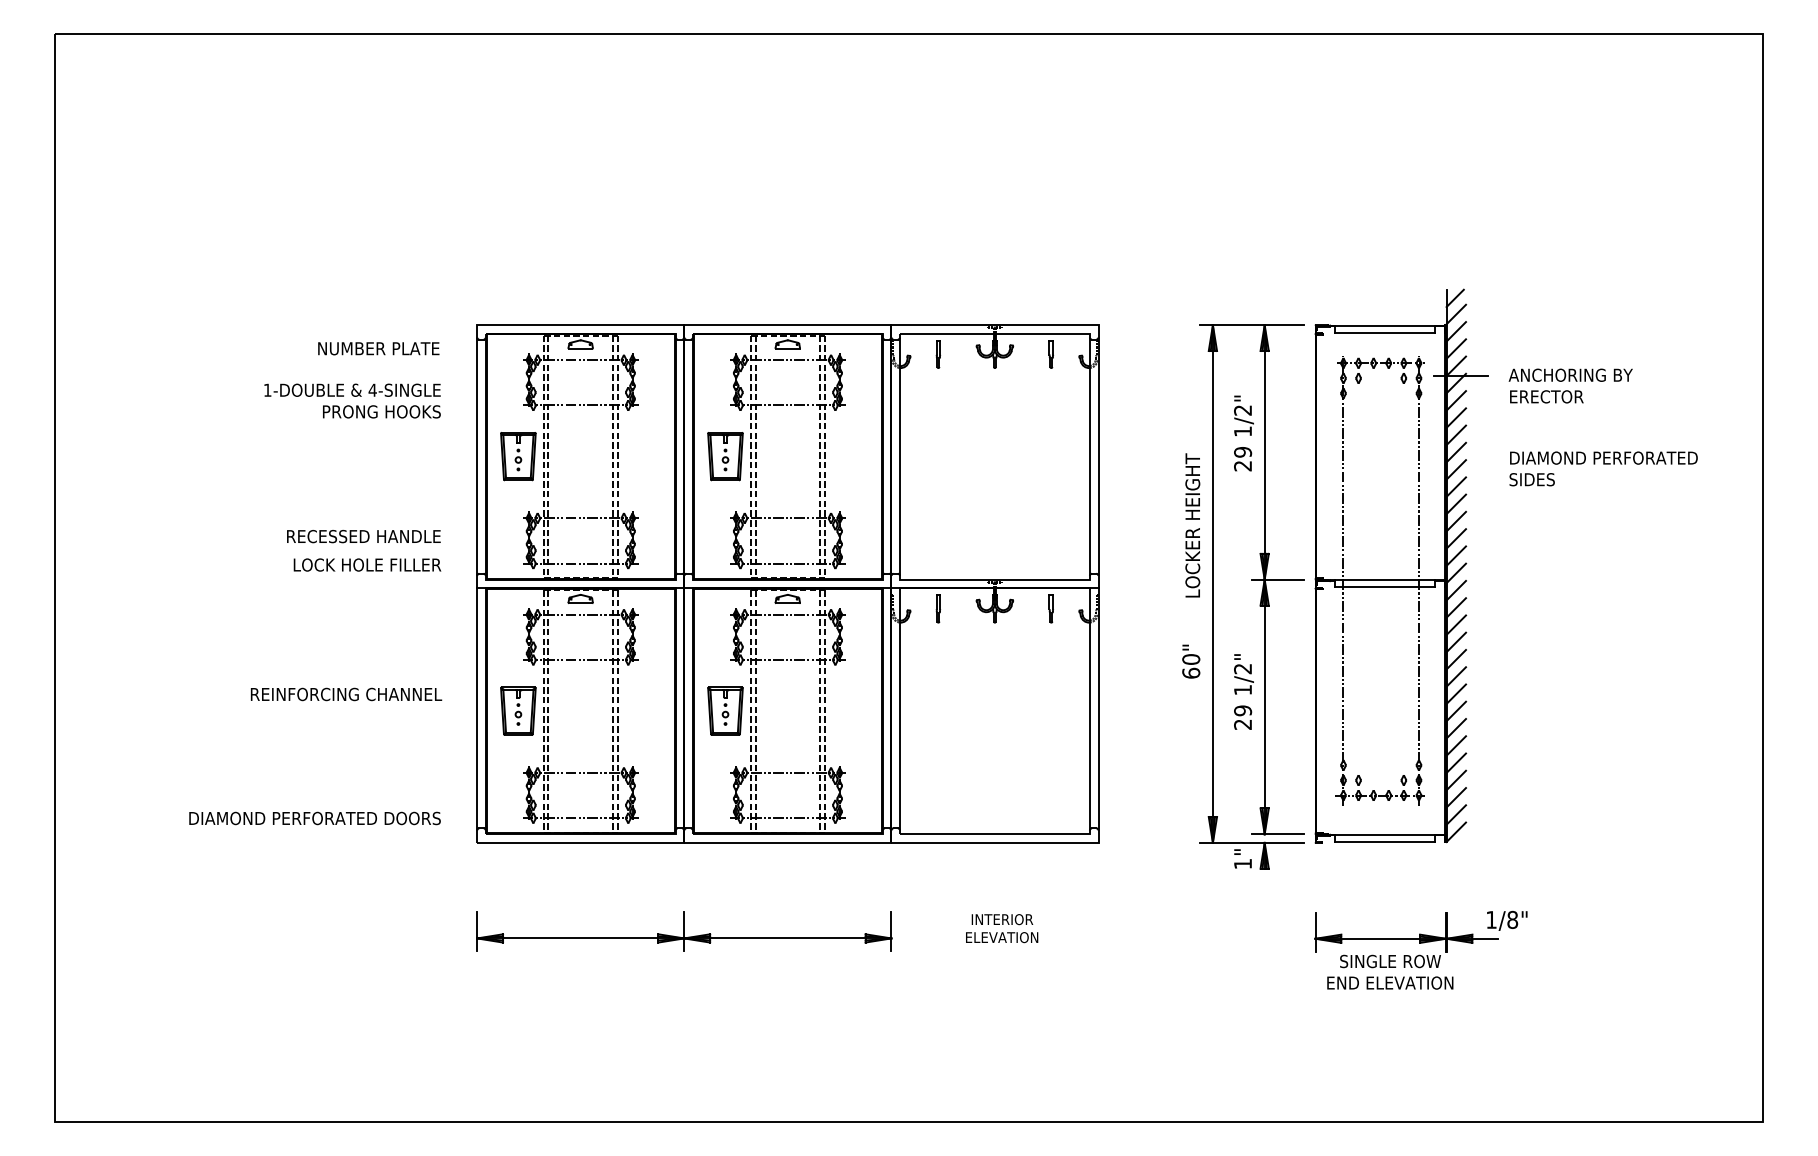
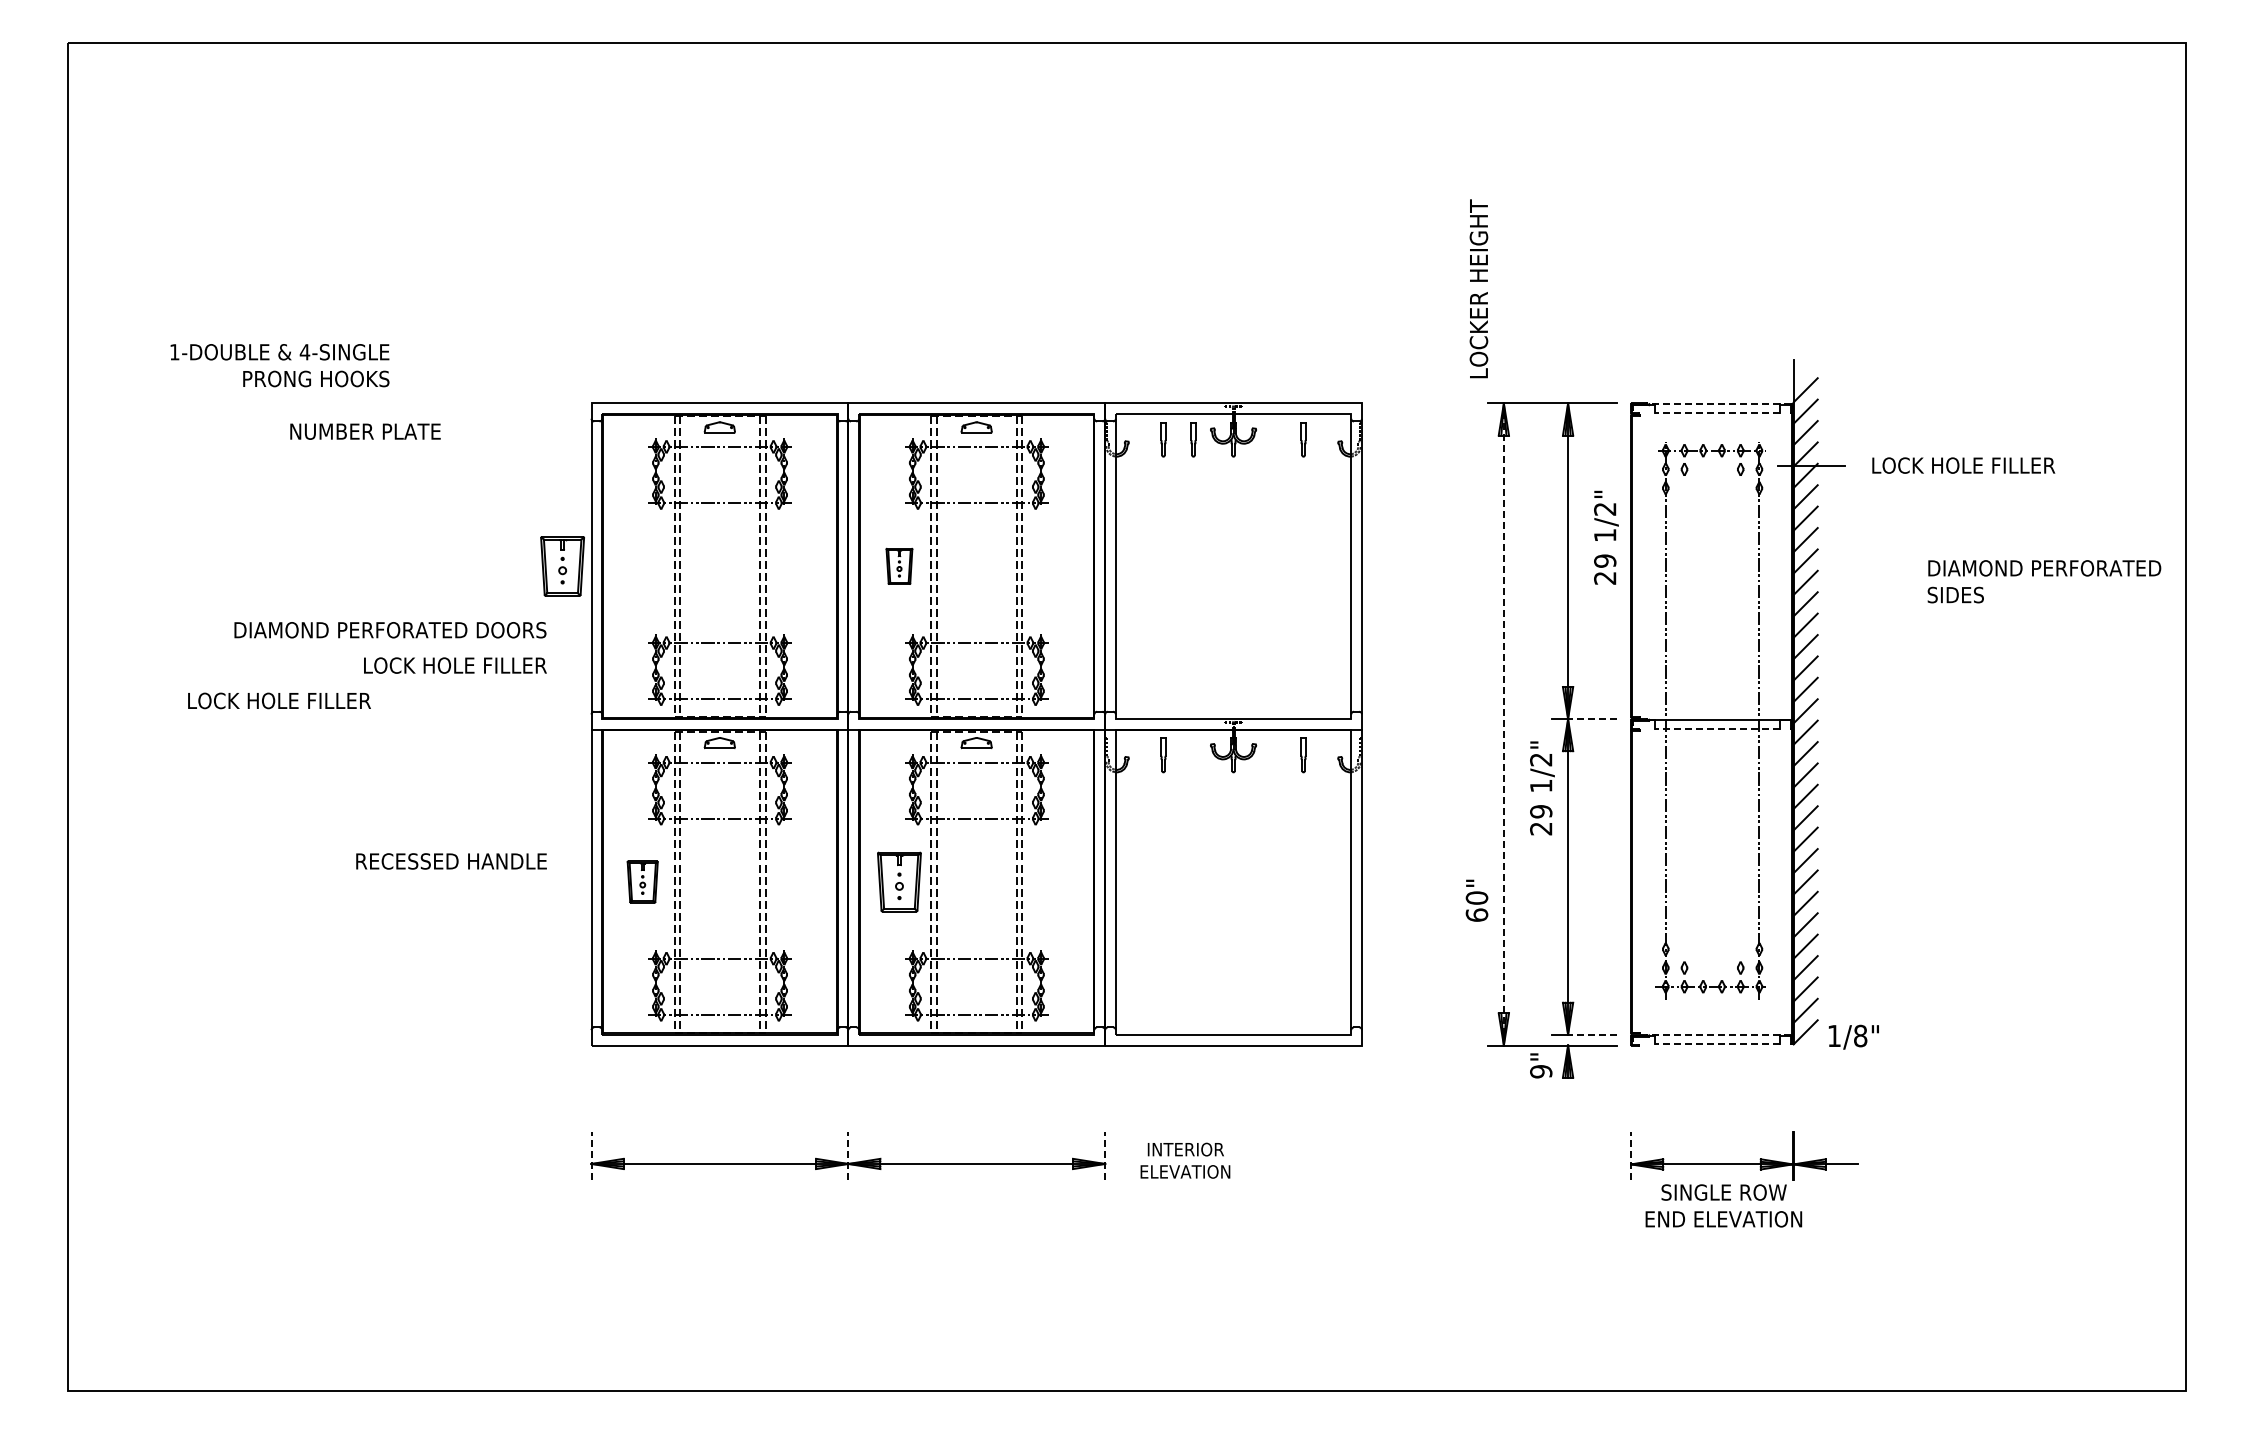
line: (1455, 297) -> (1804, 369), removed
line: (1387, 326) -> (1720, 404), solid -> dashed
line: (1384, 332) -> (1716, 412), solid -> dashed
text: (378, 348) -> (365, 431), moved
part: (962, 354) -> (1193, 439), added
text: (1582, 385) -> (1962, 478), ANCHORING BY ERECTOR -> LOCK HOLE FILLER
text: (352, 400) -> (279, 365), moved
text: (1244, 433) -> (1606, 537), moved
part: (518, 456) -> (562, 566), moved
part: (725, 456) -> (899, 566), size x0.6
text: (1603, 468) -> (2044, 581), moved
text: (1192, 525) -> (1478, 288), moved
text: (363, 536) -> (450, 665), RECESSED HANDLE -> LOCK HOLE FILLER
text: (367, 564) -> (279, 700), moved
line: (1283, 580) -> (1591, 719), solid -> dashed
line: (1212, 583) -> (1503, 723), solid -> dashed
line: (1384, 587) -> (1716, 728), solid -> dashed
text: (1190, 661) -> (1476, 900), moved
text: (1244, 692) -> (1542, 788), moved
text: (346, 694) -> (429, 861), REINFORCING CHANNEL -> RECESSED HANDLE
part: (518, 710) -> (642, 881), size x0.7
text: (315, 818) -> (390, 630), moved
line: (1283, 834) -> (1591, 1034), solid -> dashed
line: (1387, 834) -> (1720, 1035), solid -> dashed
line: (1384, 842) -> (1716, 1044), solid -> dashed
text: (1243, 863) -> (1541, 1071), 1" -> 9"
text: (1506, 920) -> (1853, 1036), moved
text: (1002, 928) -> (1185, 1160), moved
line: (477, 931) -> (591, 1155), solid -> dashed
line: (684, 931) -> (848, 1155), solid -> dashed
line: (891, 931) -> (1105, 1155), solid -> dashed
line: (1315, 931) -> (1631, 1155), solid -> dashed

